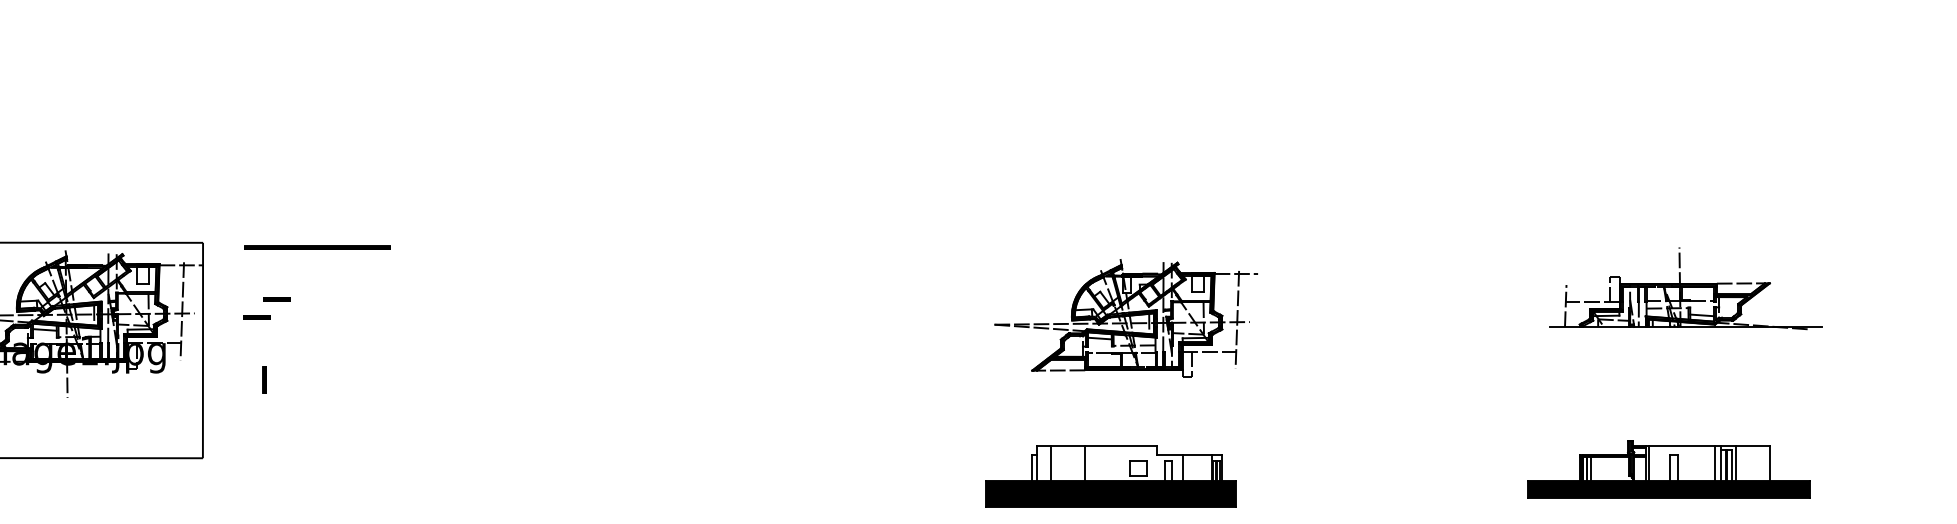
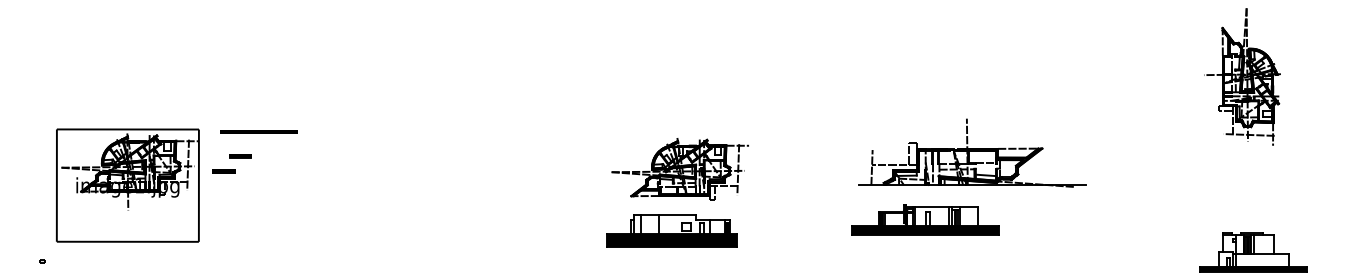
part: (1684, 288) -> (971, 153), size x1.6
part: (265, 307) -> (231, 163), size x1.6
line: (263, 378) -> (230, 200), removed
part: (1669, 469) -> (925, 219), moved
part: (1109, 474) -> (671, 230), moved

